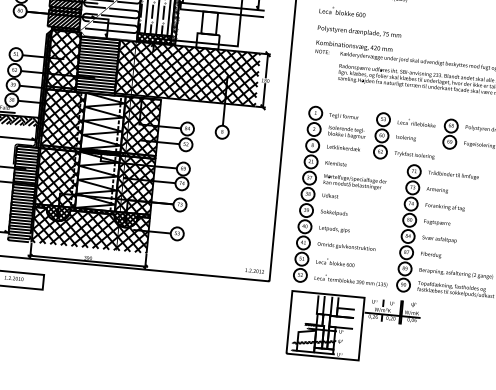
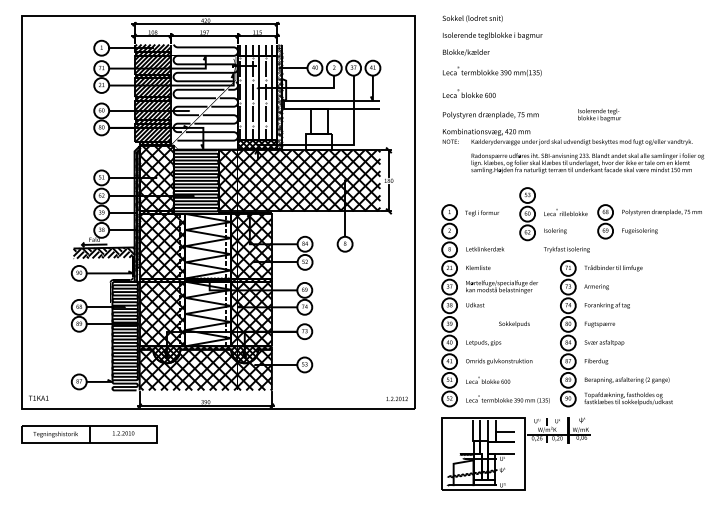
text: (347, 132) -> (599, 114), moved
part: (381, 136) -> (527, 214), moved
text: (334, 213) -> (514, 324), moved

